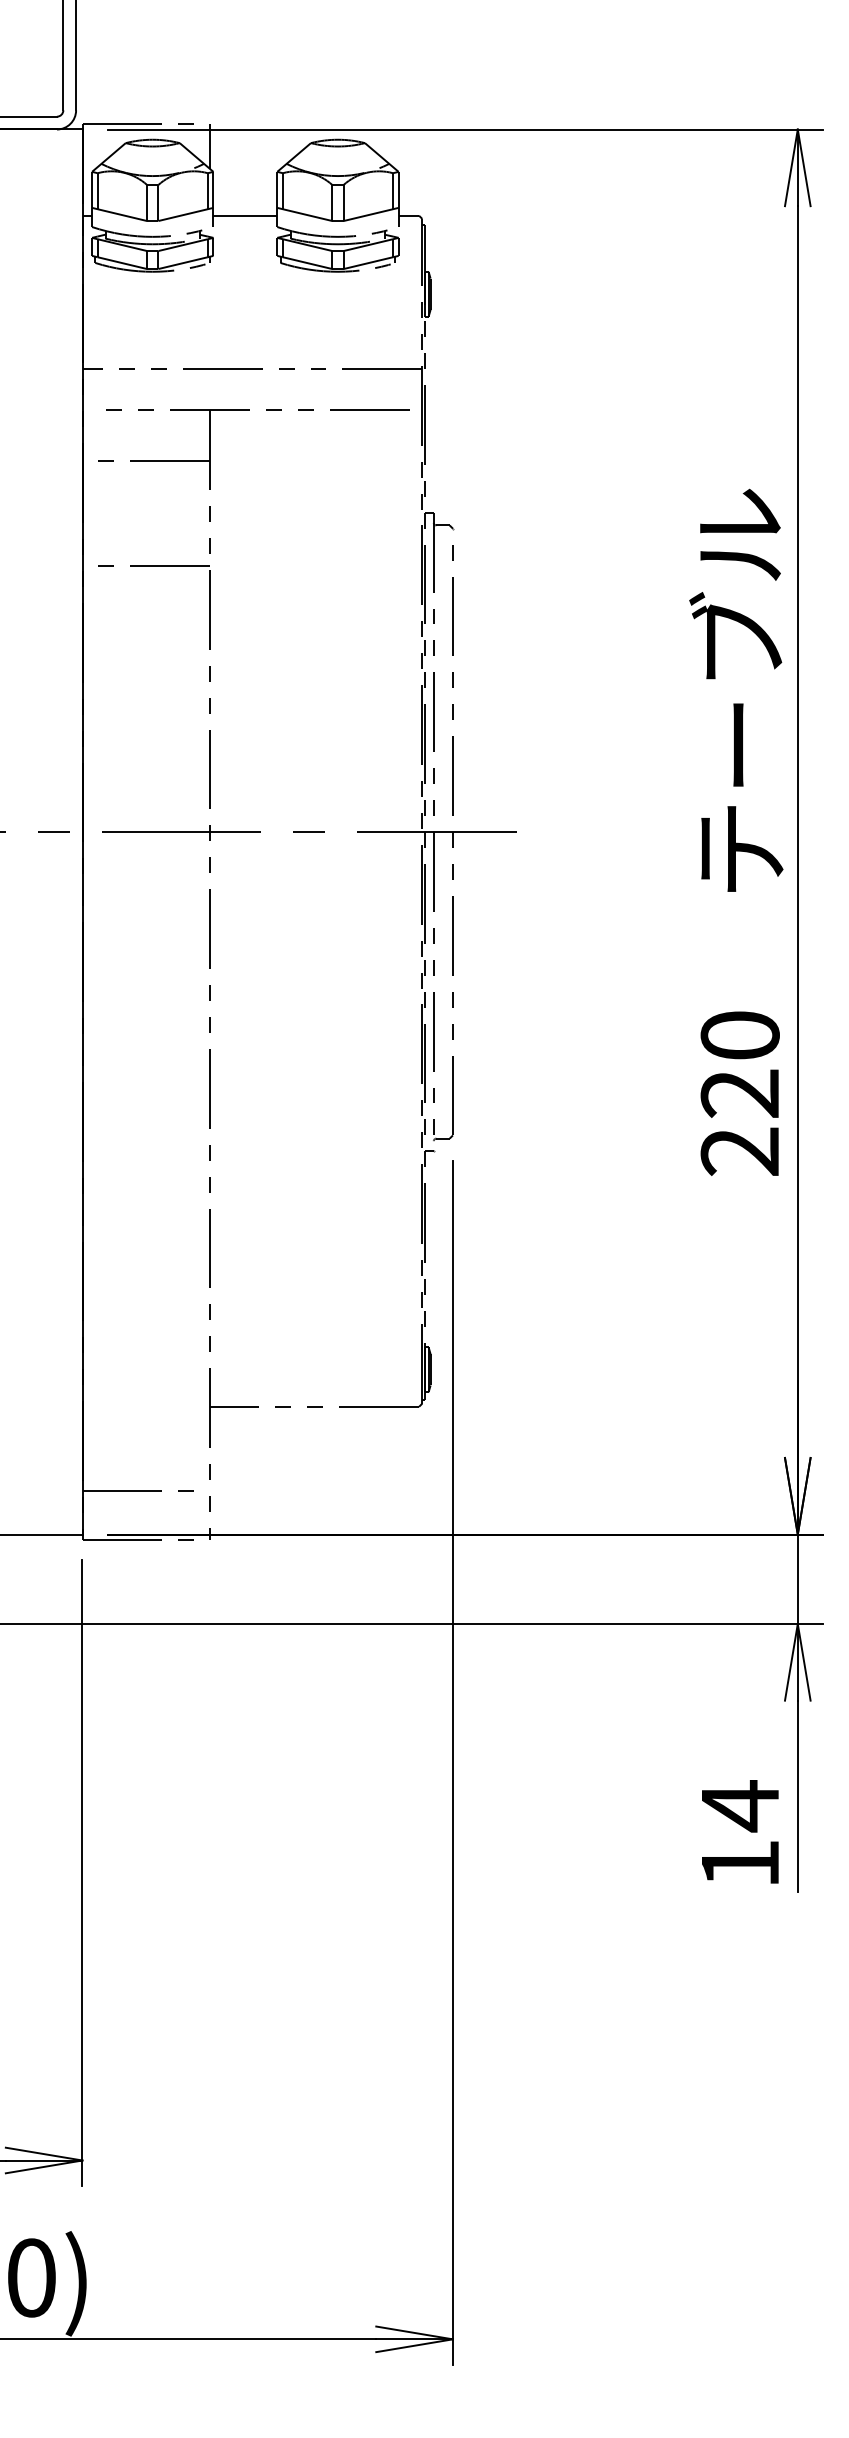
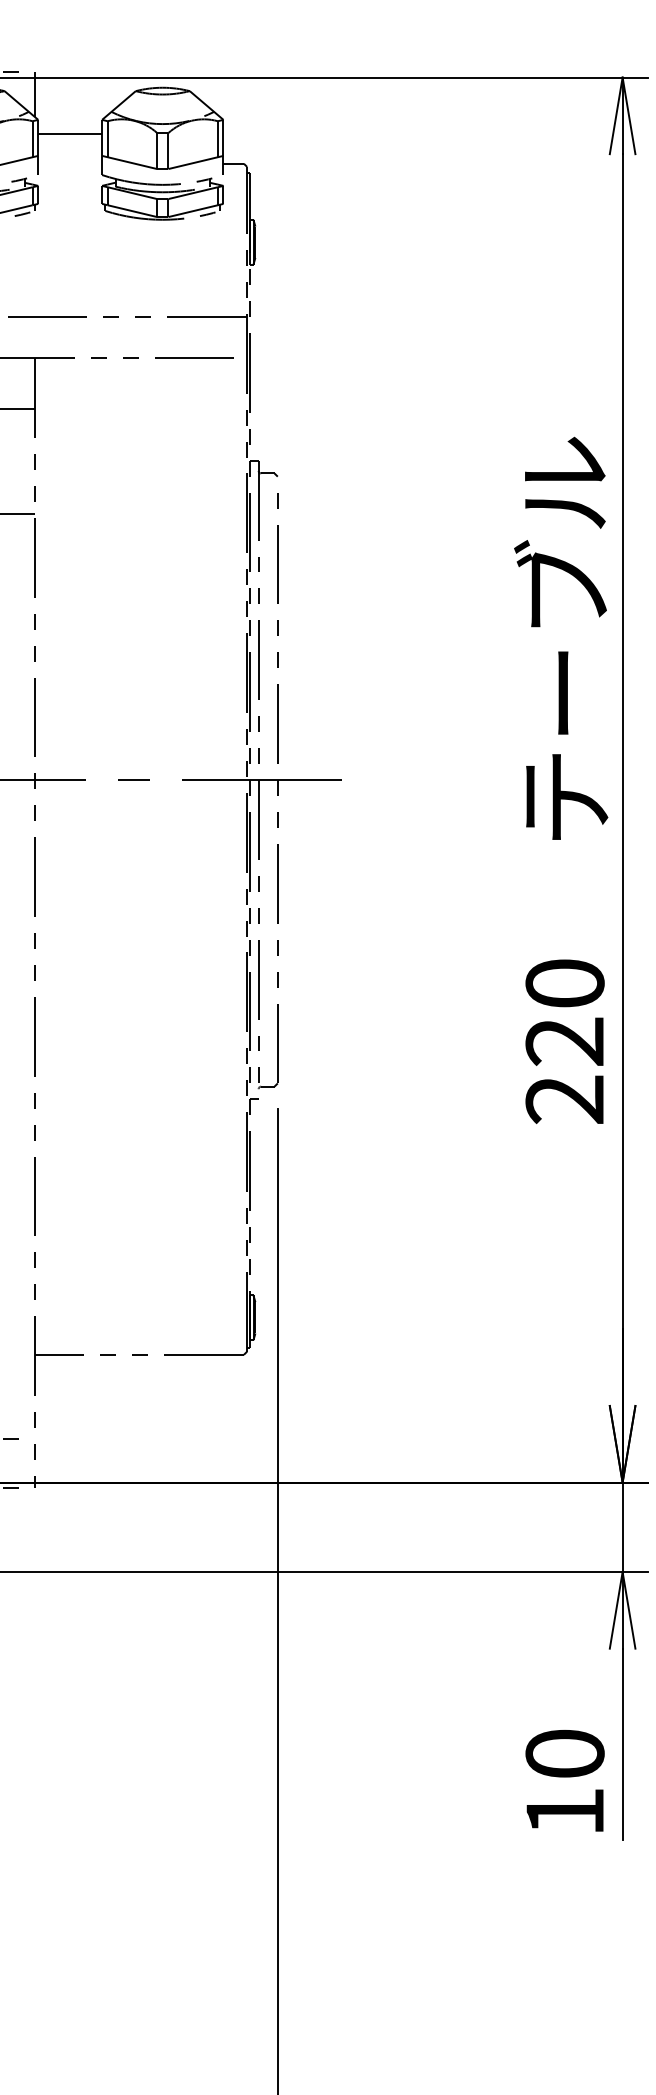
line: (245, 215) -> (70, 133), moved
text: (739, 1806) -> (564, 1754), 14 -> 10

